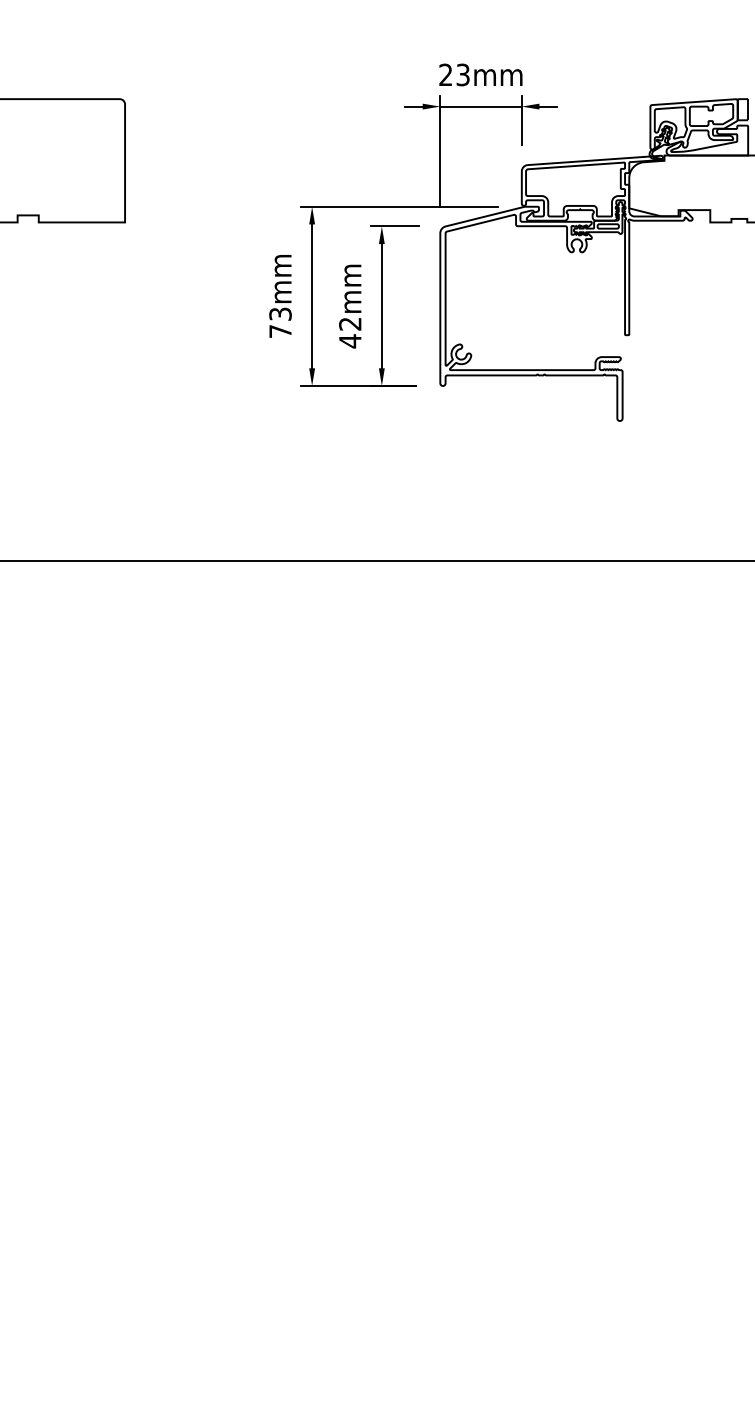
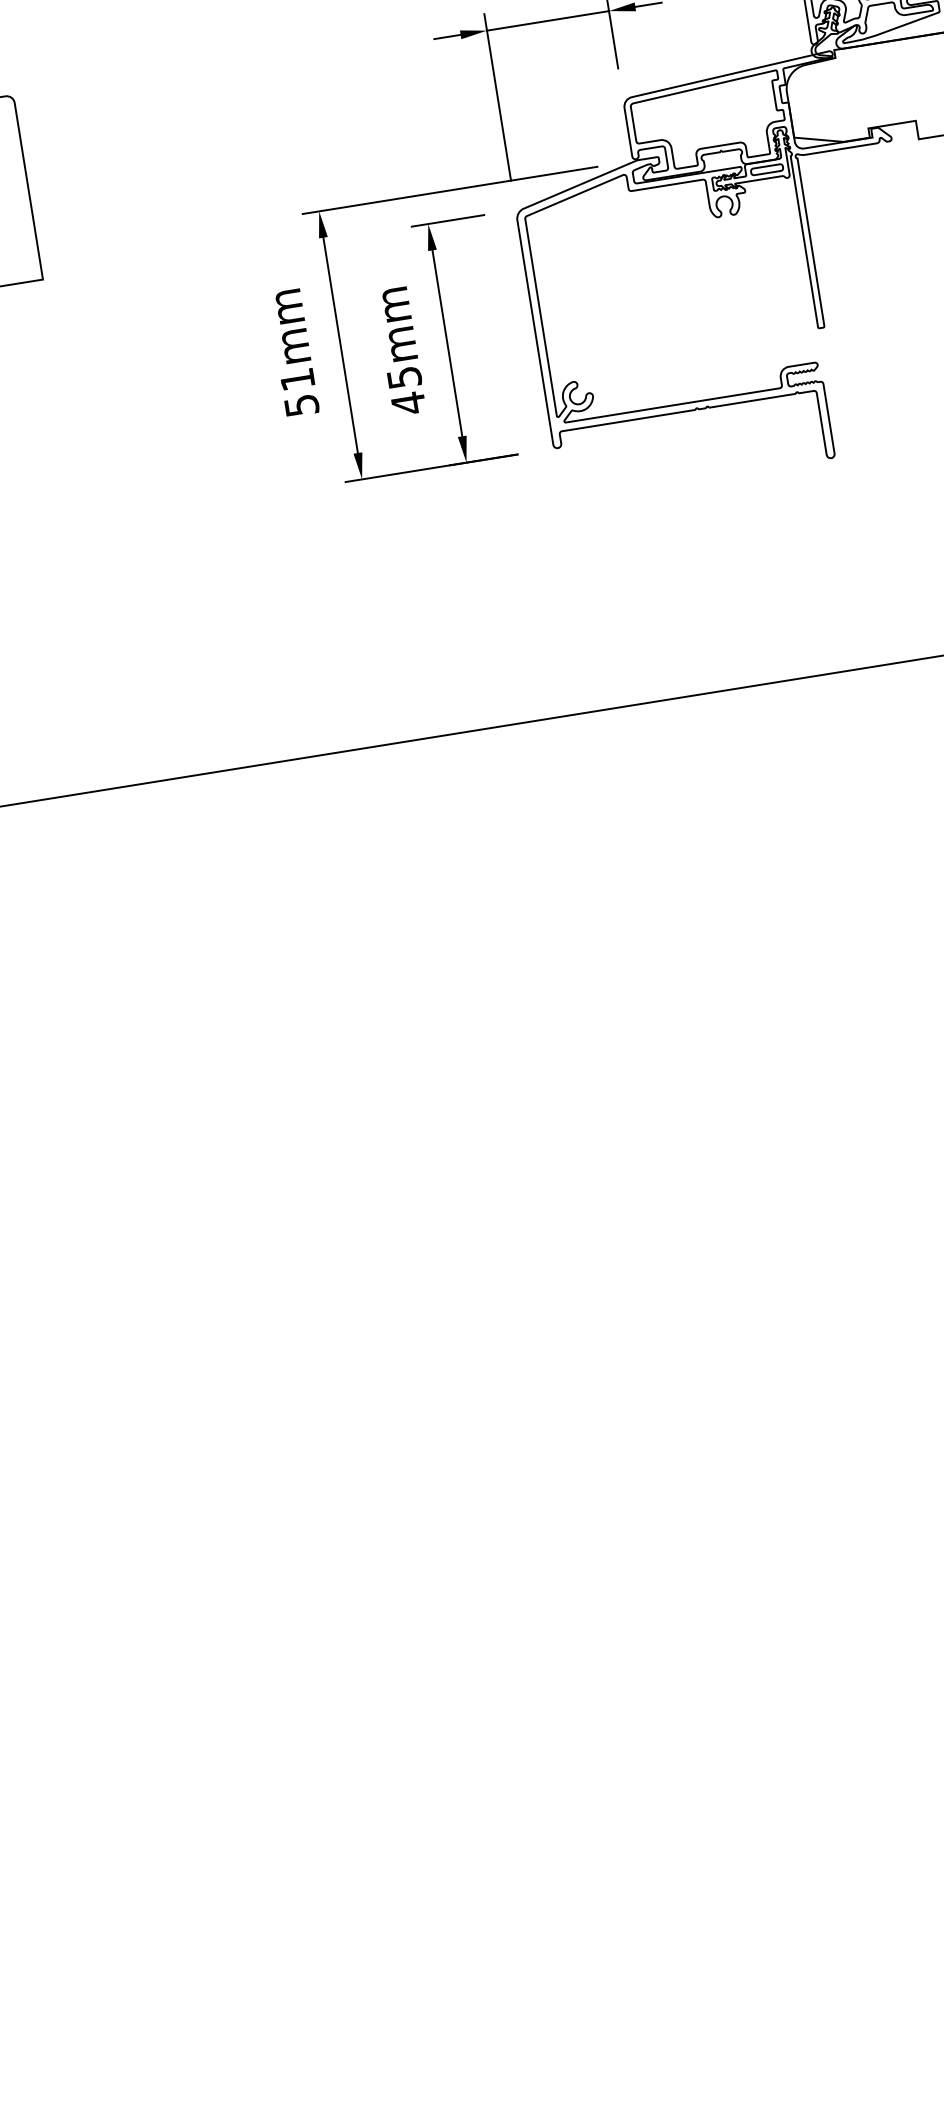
text: (280, 322) -> (299, 392), 73mm -> 51mm
text: (350, 323) -> (404, 376), 42mm -> 45mm

